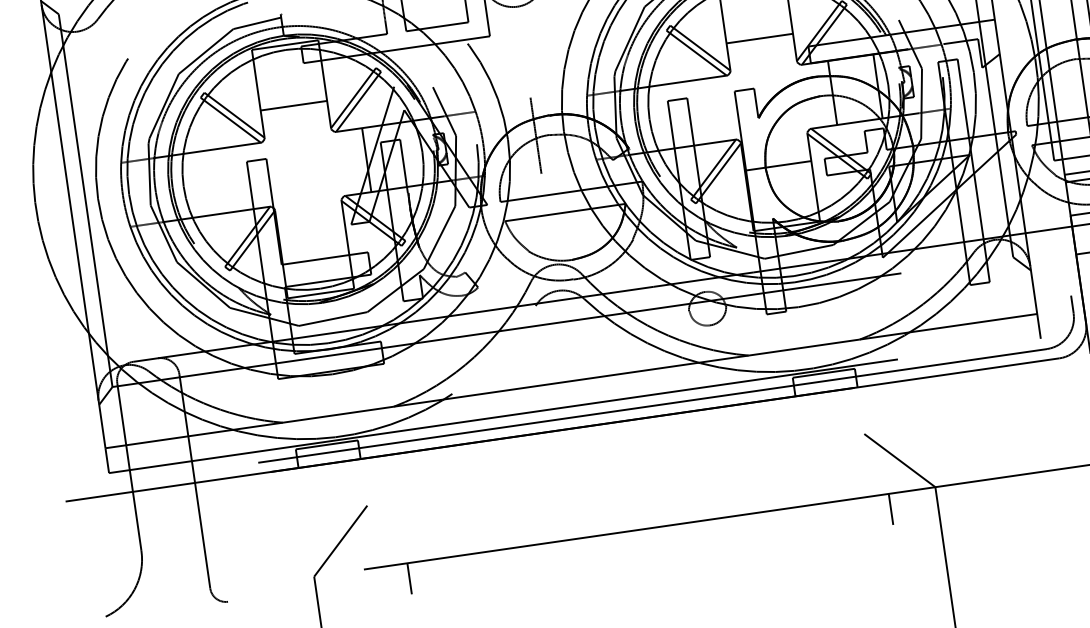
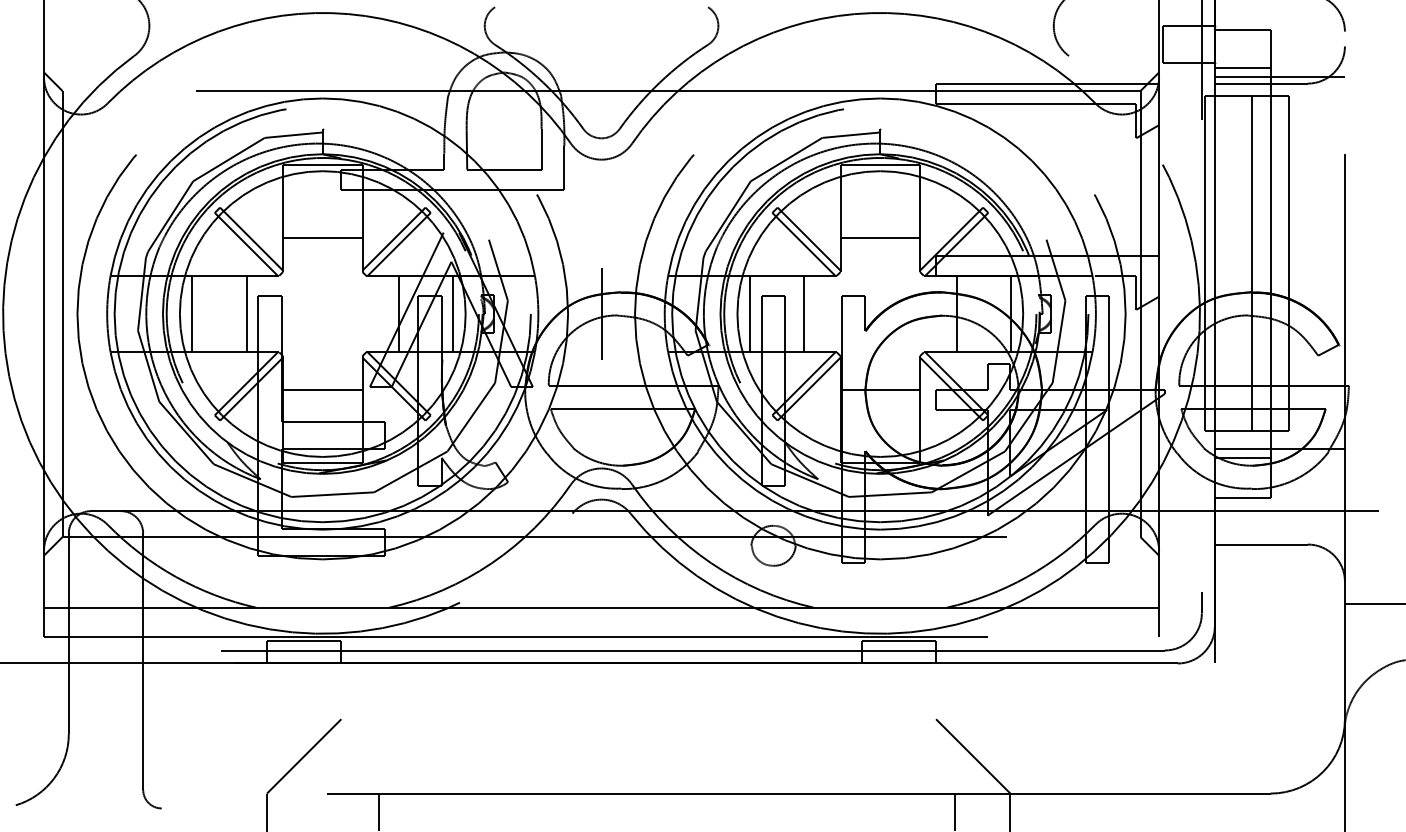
line: (705, 110) -> (804, 313), added
line: (659, 117) -> (749, 313), added
line: (412, 153) -> (453, 313), added
line: (239, 178) -> (246, 313), added
line: (194, 184) -> (192, 313), added
line: (312, 233) -> (322, 390), added

